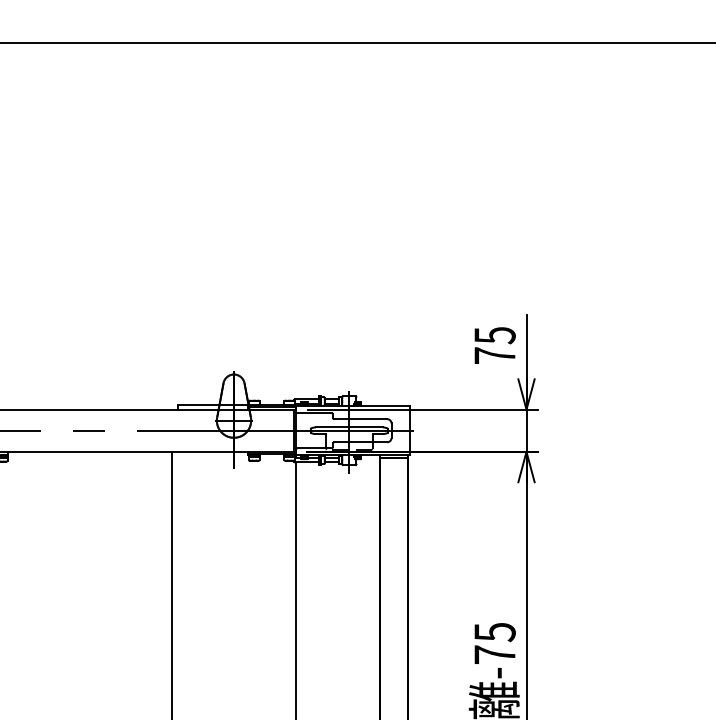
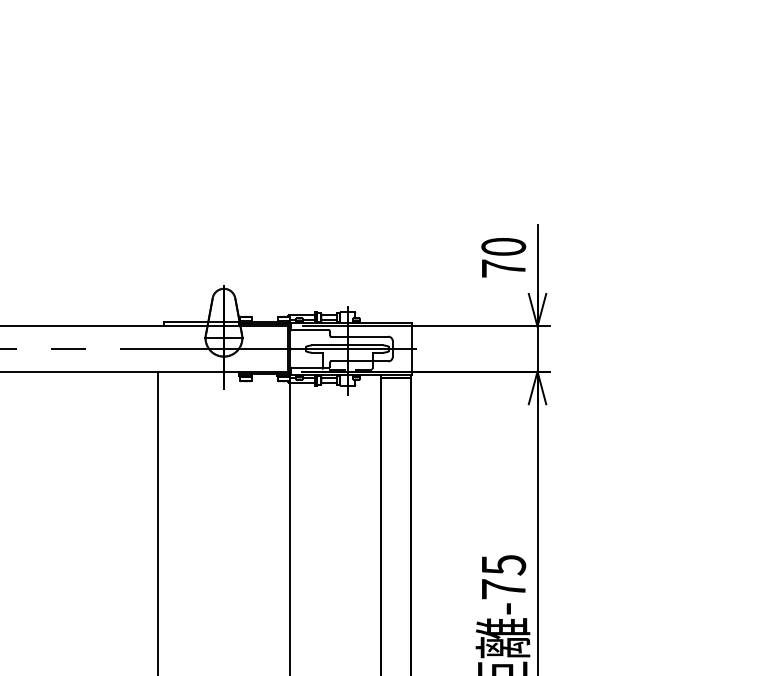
text: (494, 335) -> (503, 246), 75 -> 70

